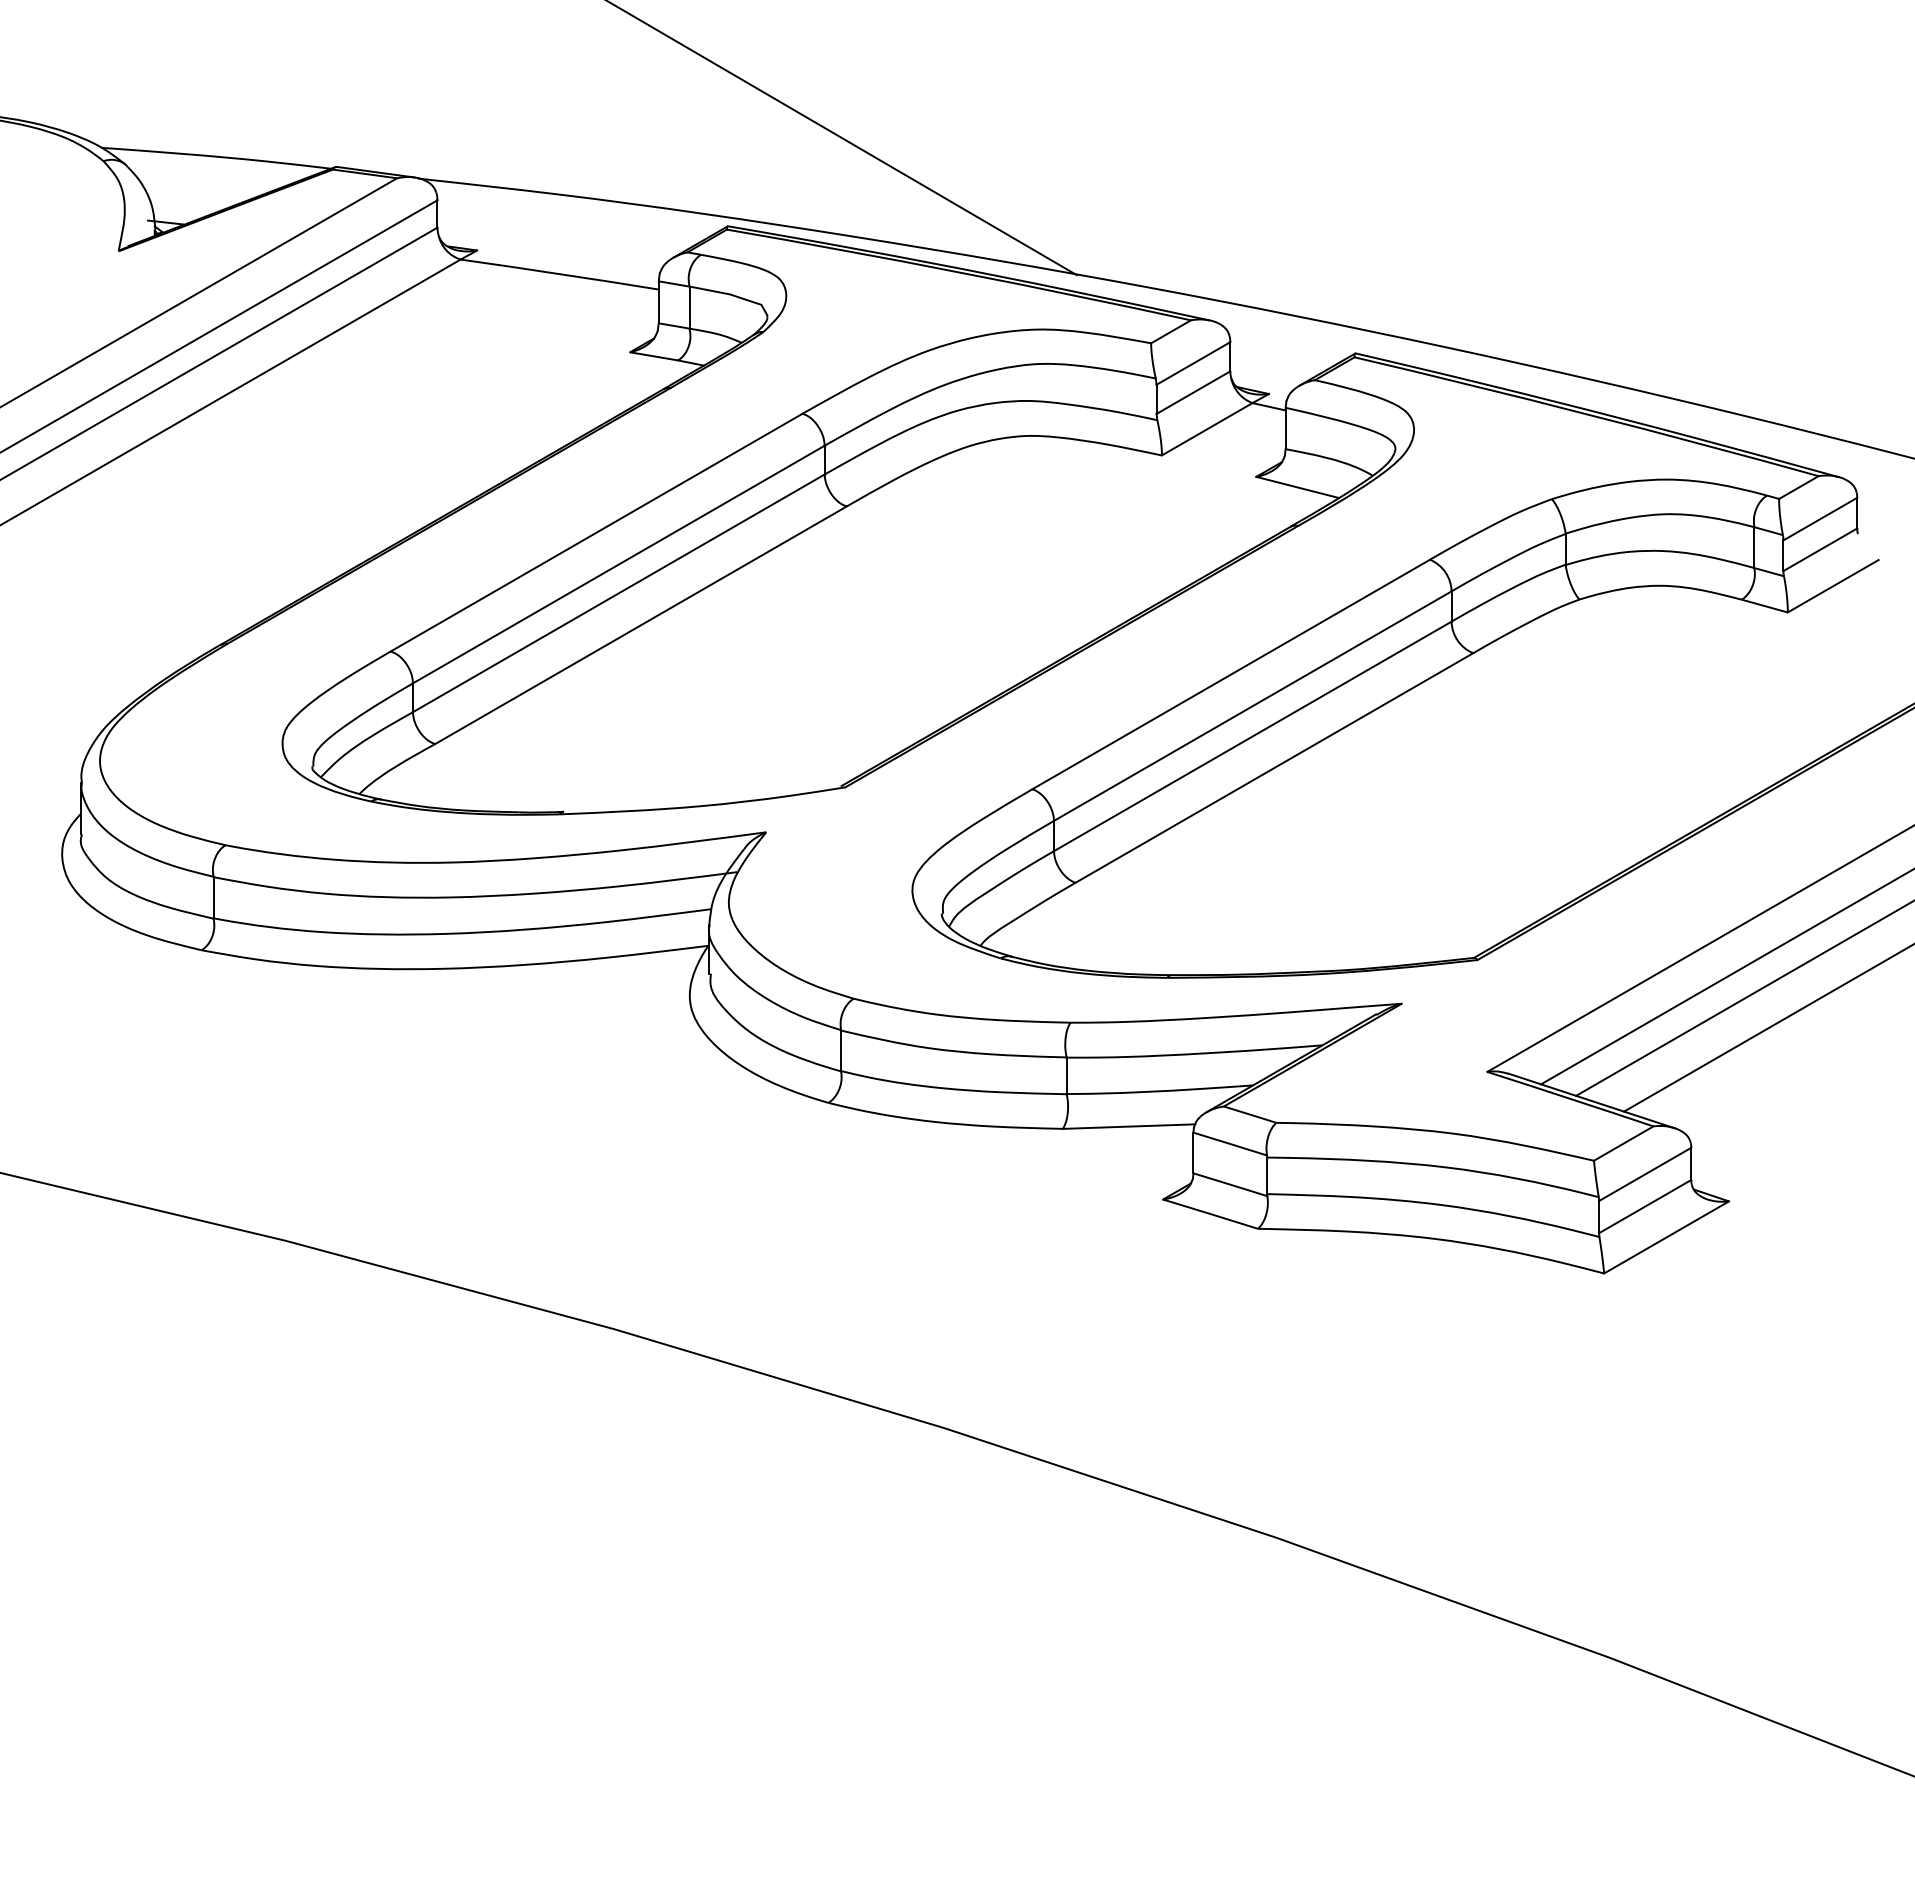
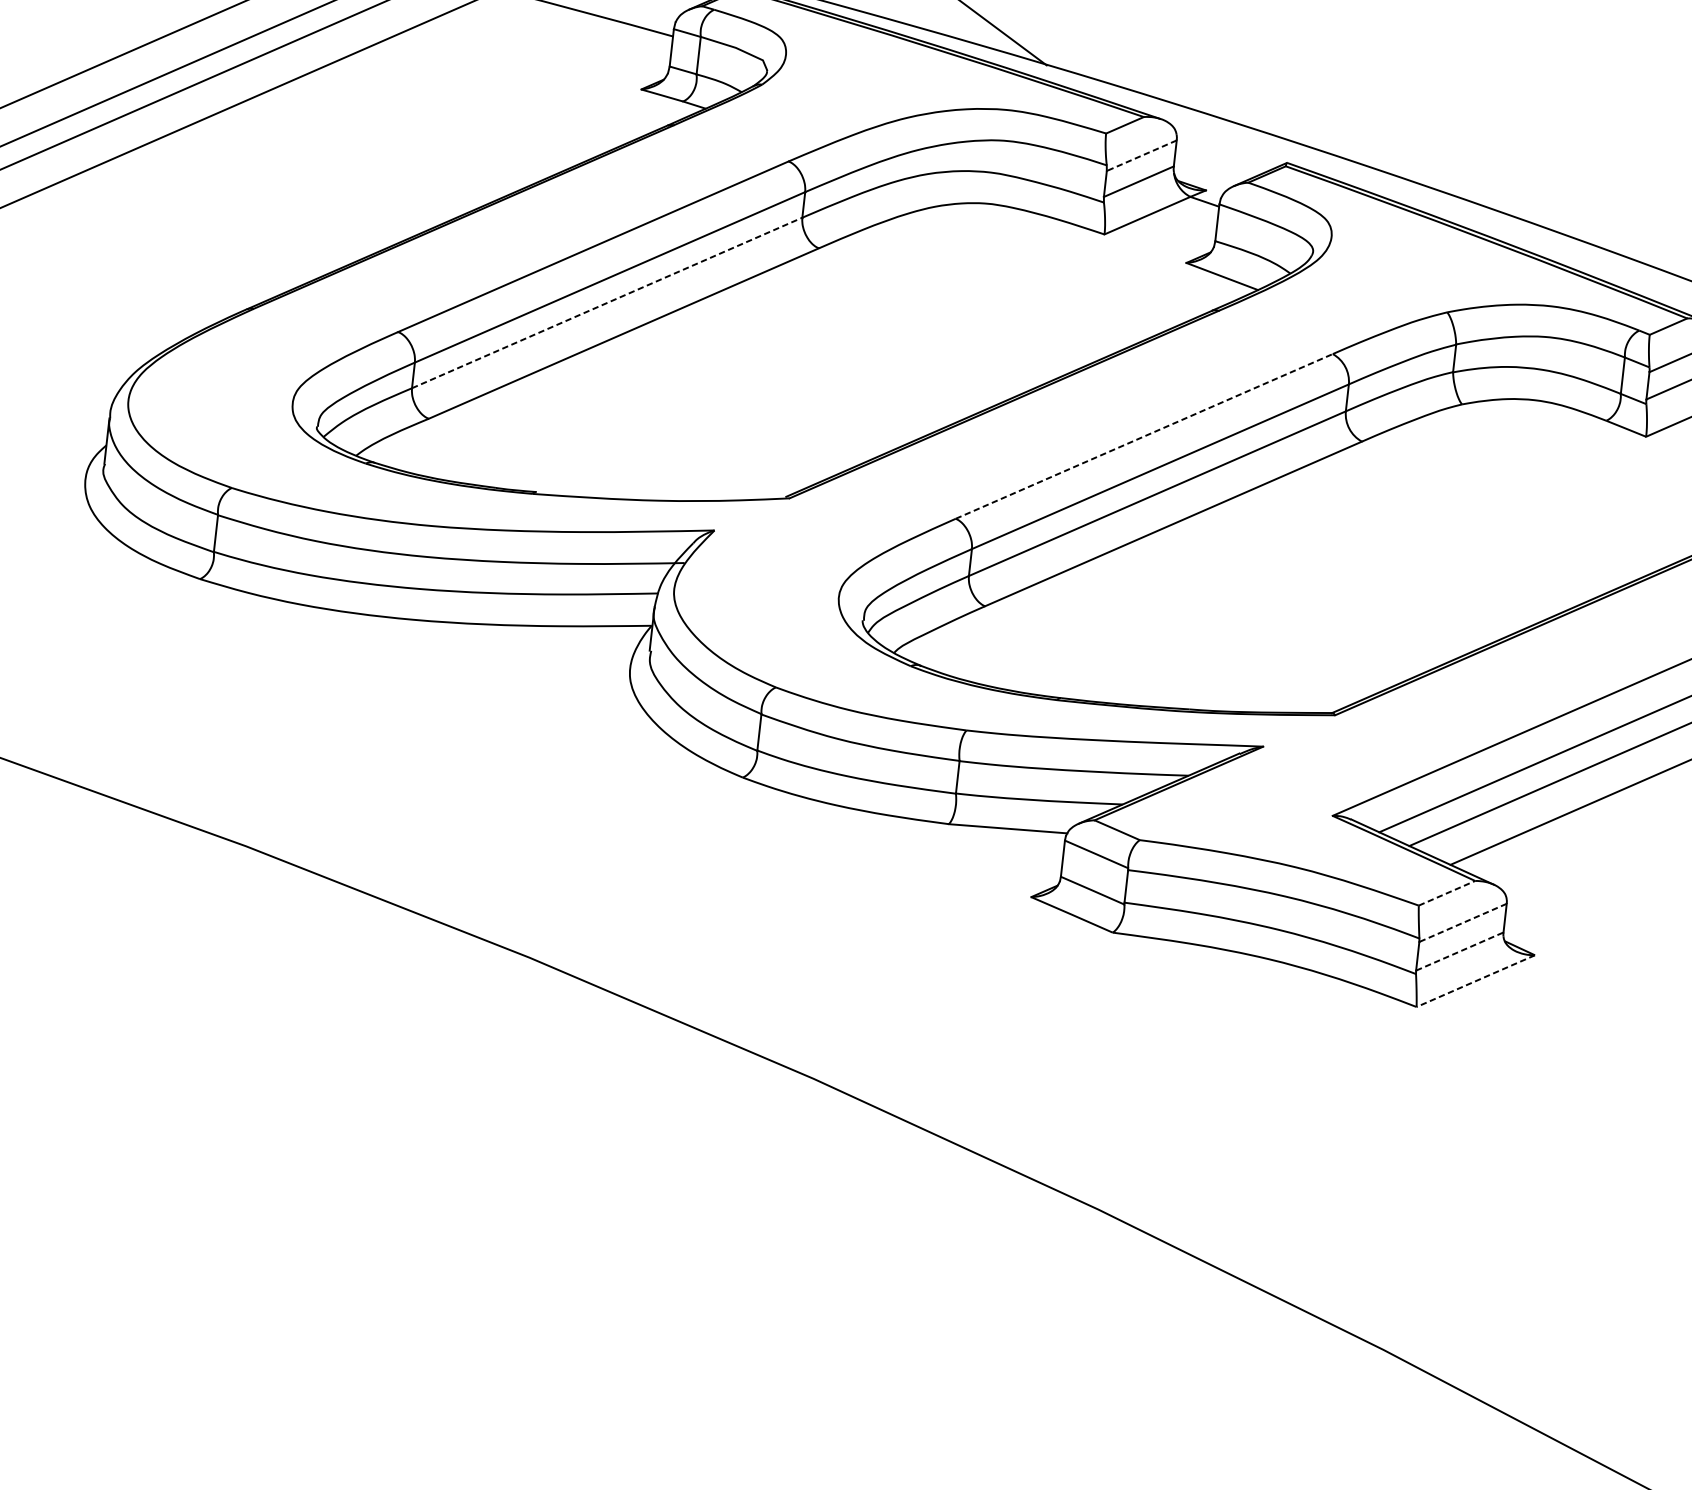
line: (1193, 363) -> (1141, 155), solid -> dashed
line: (618, 593) -> (606, 303), solid -> dashed
line: (1231, 674) -> (1144, 436), solid -> dashed
line: (1624, 1143) -> (1447, 893), solid -> dashed
line: (1644, 1174) -> (1462, 922), solid -> dashed
line: (1645, 1206) -> (1460, 951), solid -> dashed
line: (1666, 1237) -> (1475, 981), solid -> dashed

